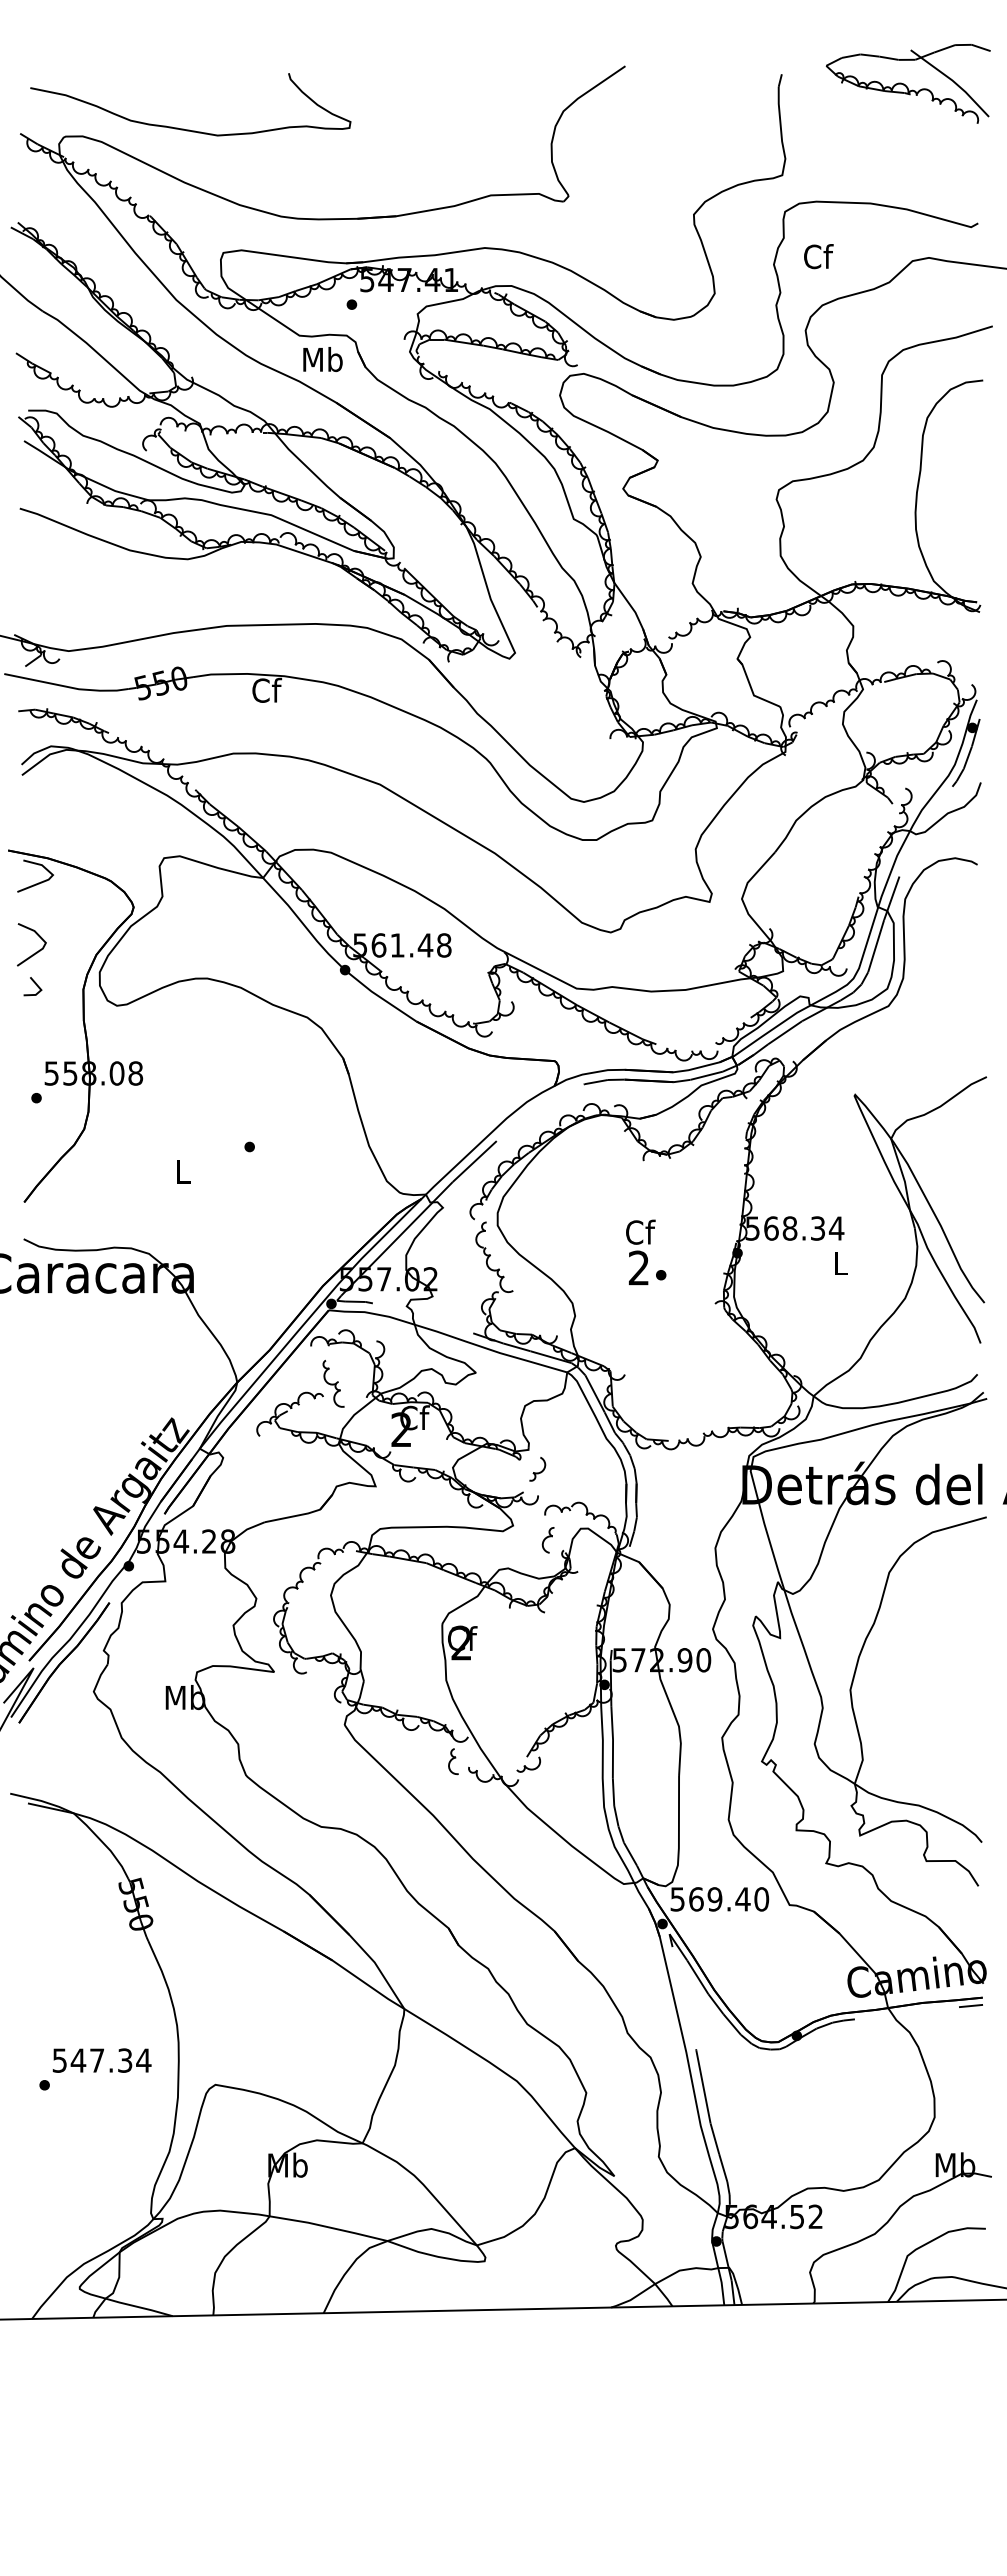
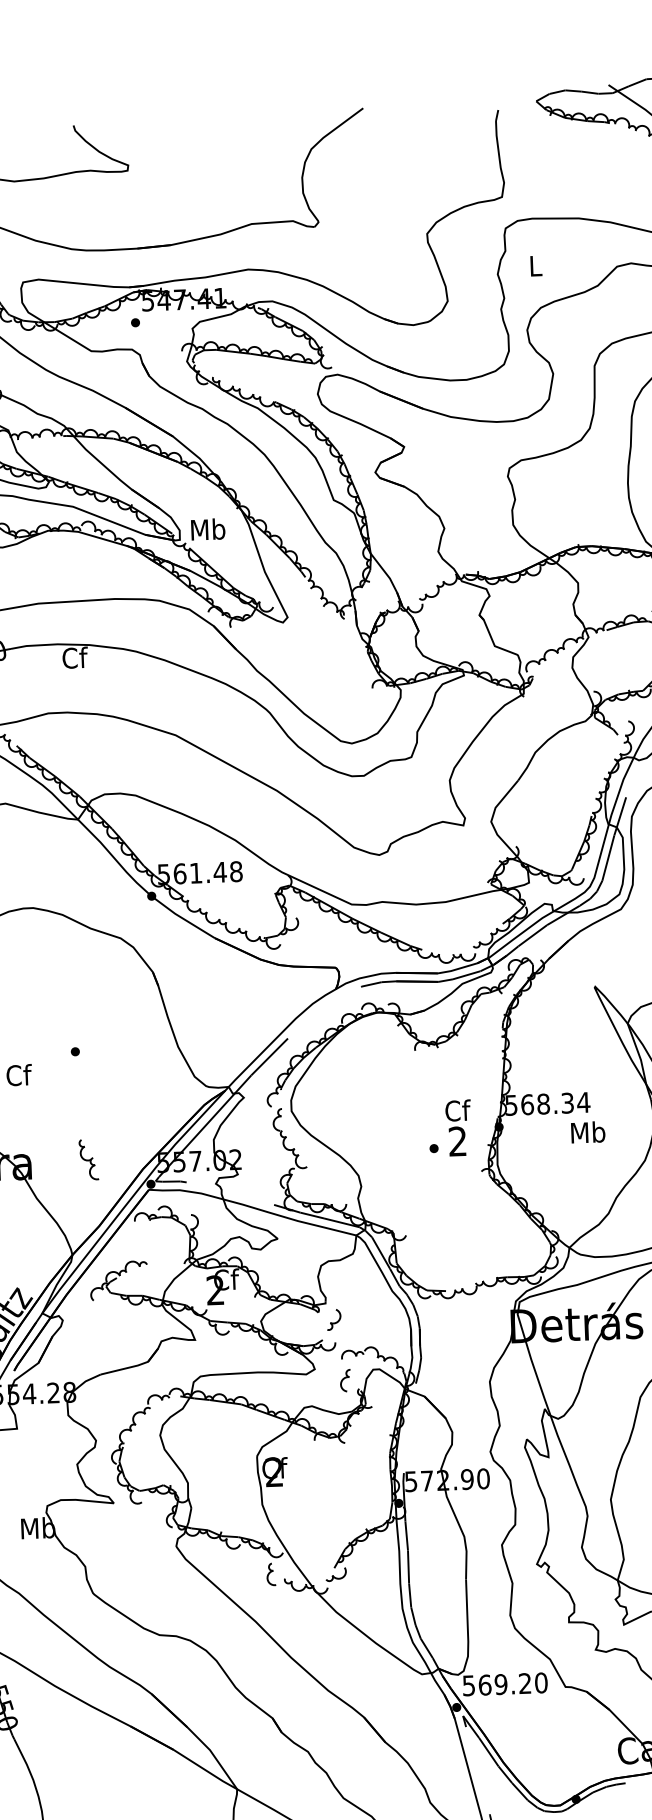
text: (818, 256) -> (535, 265), Cf -> L
text: (322, 359) -> (207, 529), moved
text: (183, 1171) -> (19, 1075), L -> Cf
text: (640, 1252) -> (458, 1128), moved
text: (840, 1262) -> (588, 1131), L -> Mb
part: (333, 1383) -> (88, 1159), moved
text: (742, 1899) -> (524, 1683), 569.40 -> 569.20

